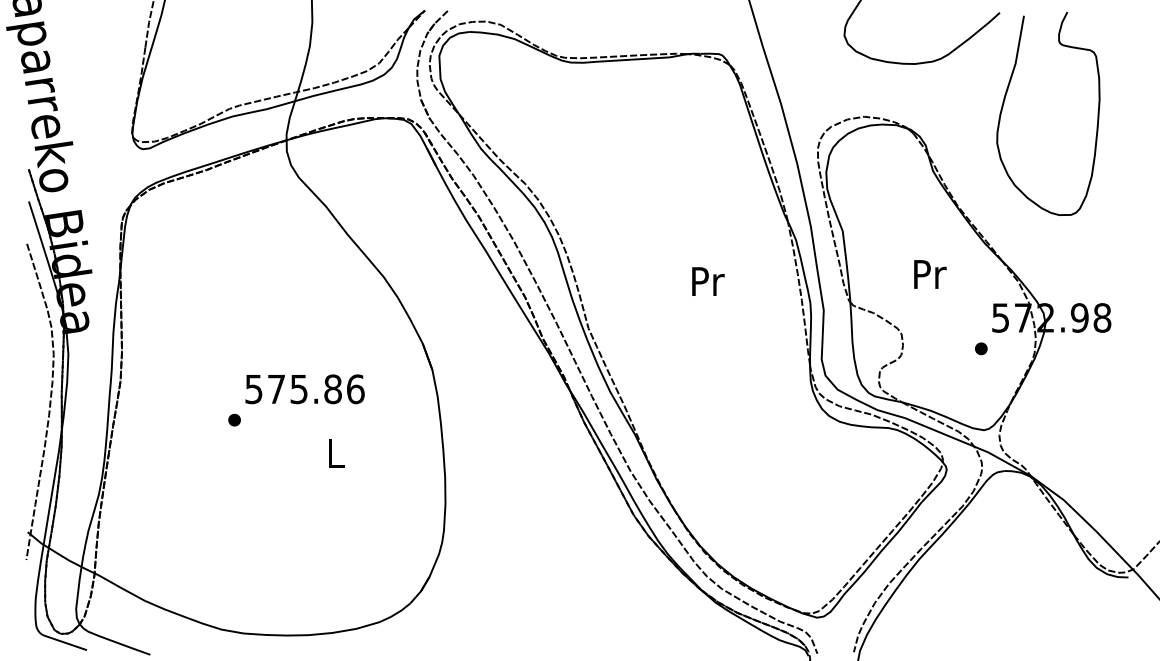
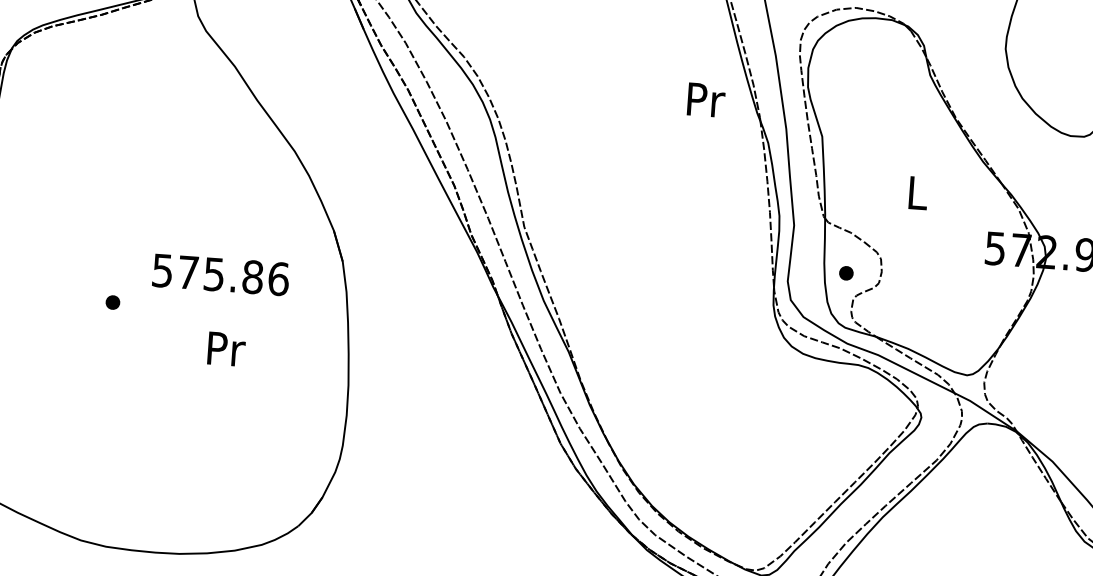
text: (930, 274) -> (918, 193), Pr -> L
text: (708, 281) -> (706, 100), moved
part: (981, 348) -> (846, 272), moved
text: (304, 389) -> (220, 275), moved
text: (336, 453) -> (226, 348), L -> Pr

